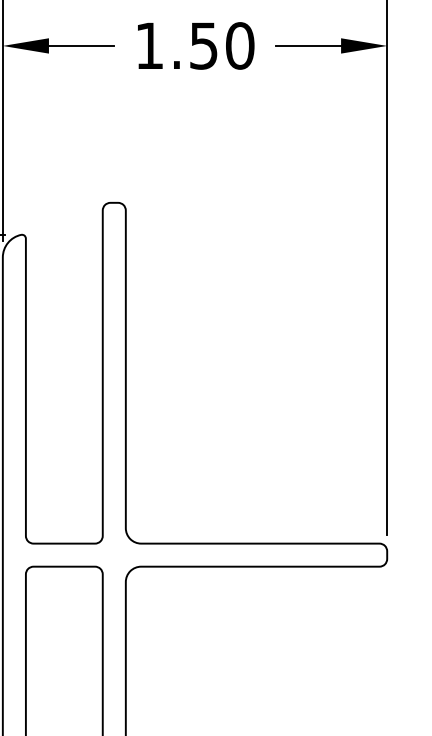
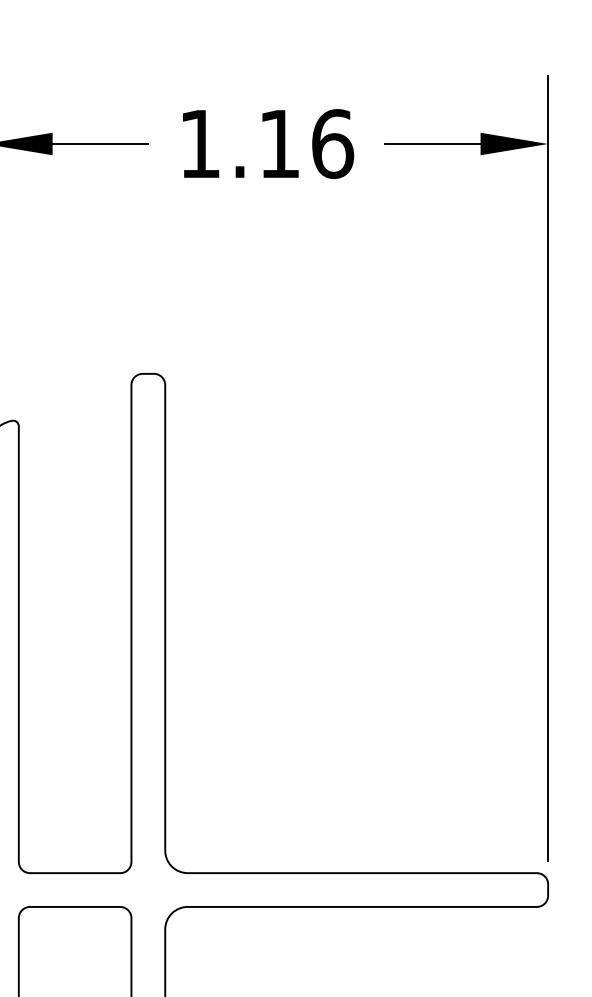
text: (222, 45) -> (306, 143), 1.50 -> 1.16

